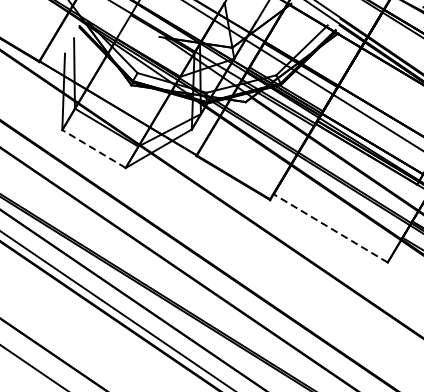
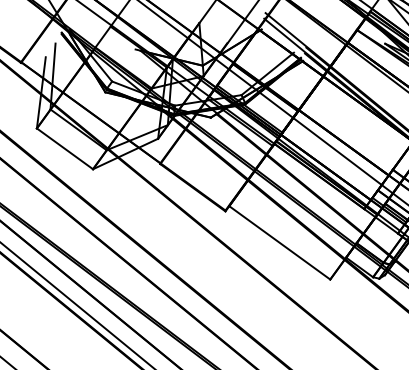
line: (93, 148) -> (64, 148), dashed -> solid
line: (330, 228) -> (279, 242), dashed -> solid

